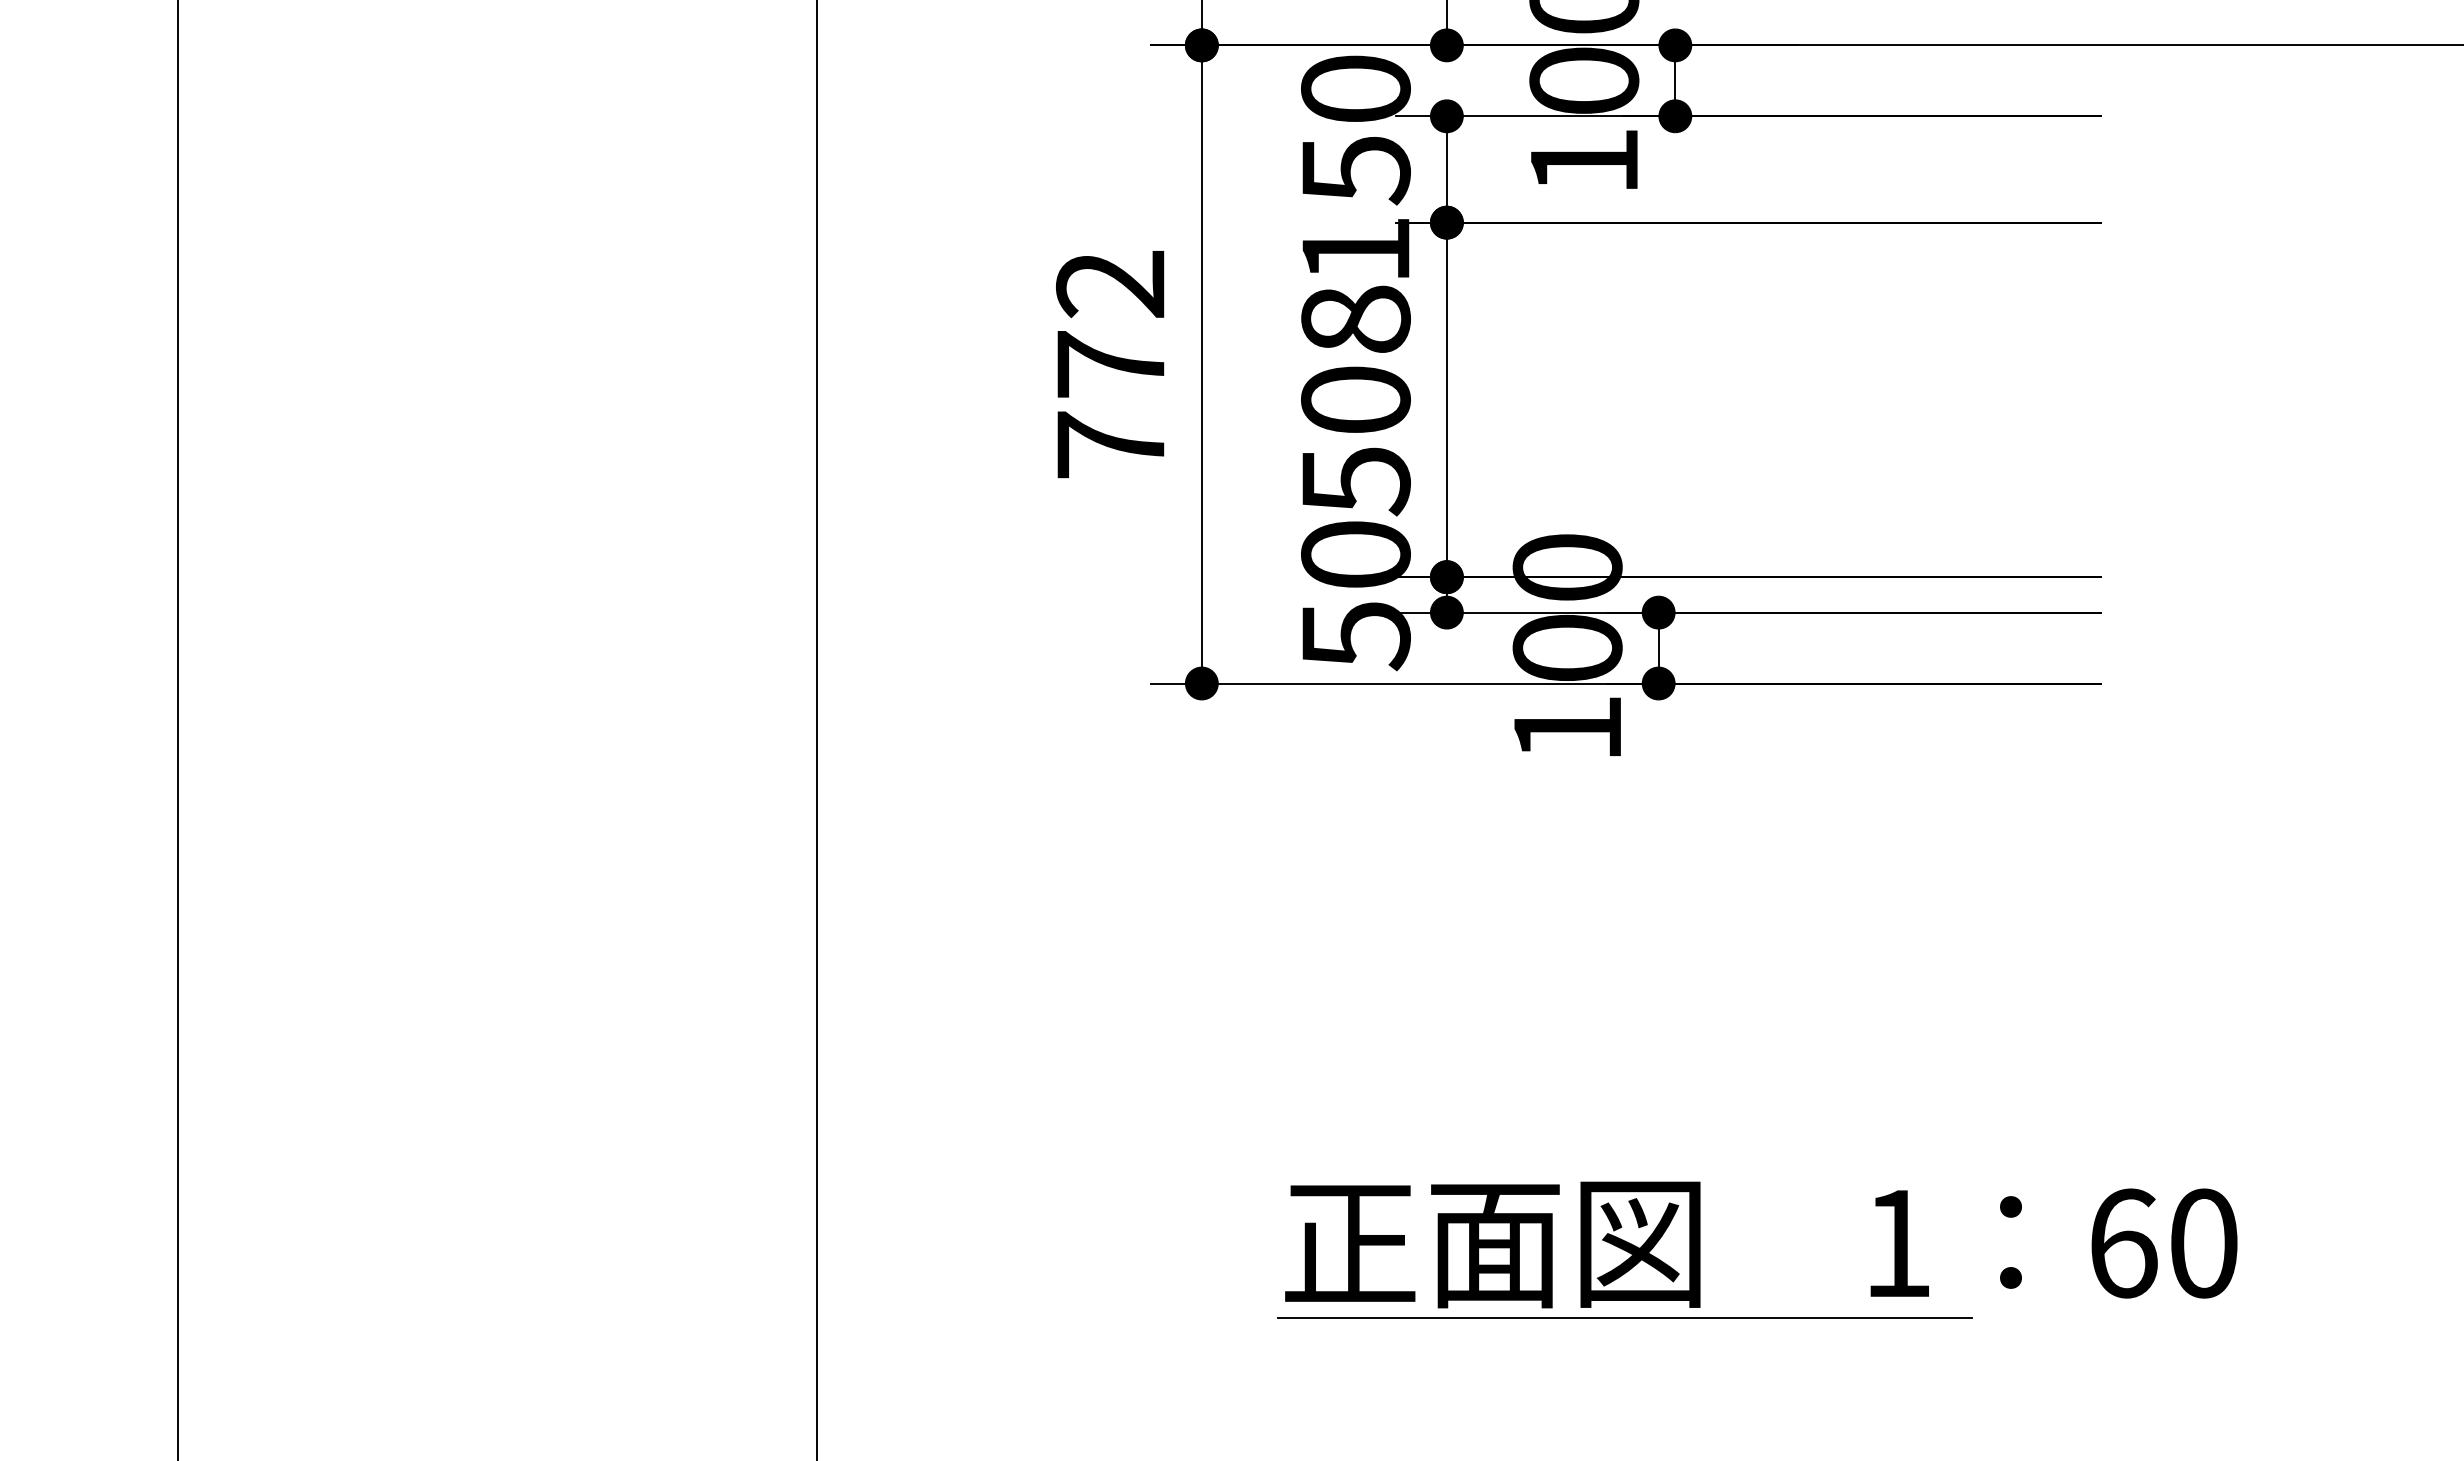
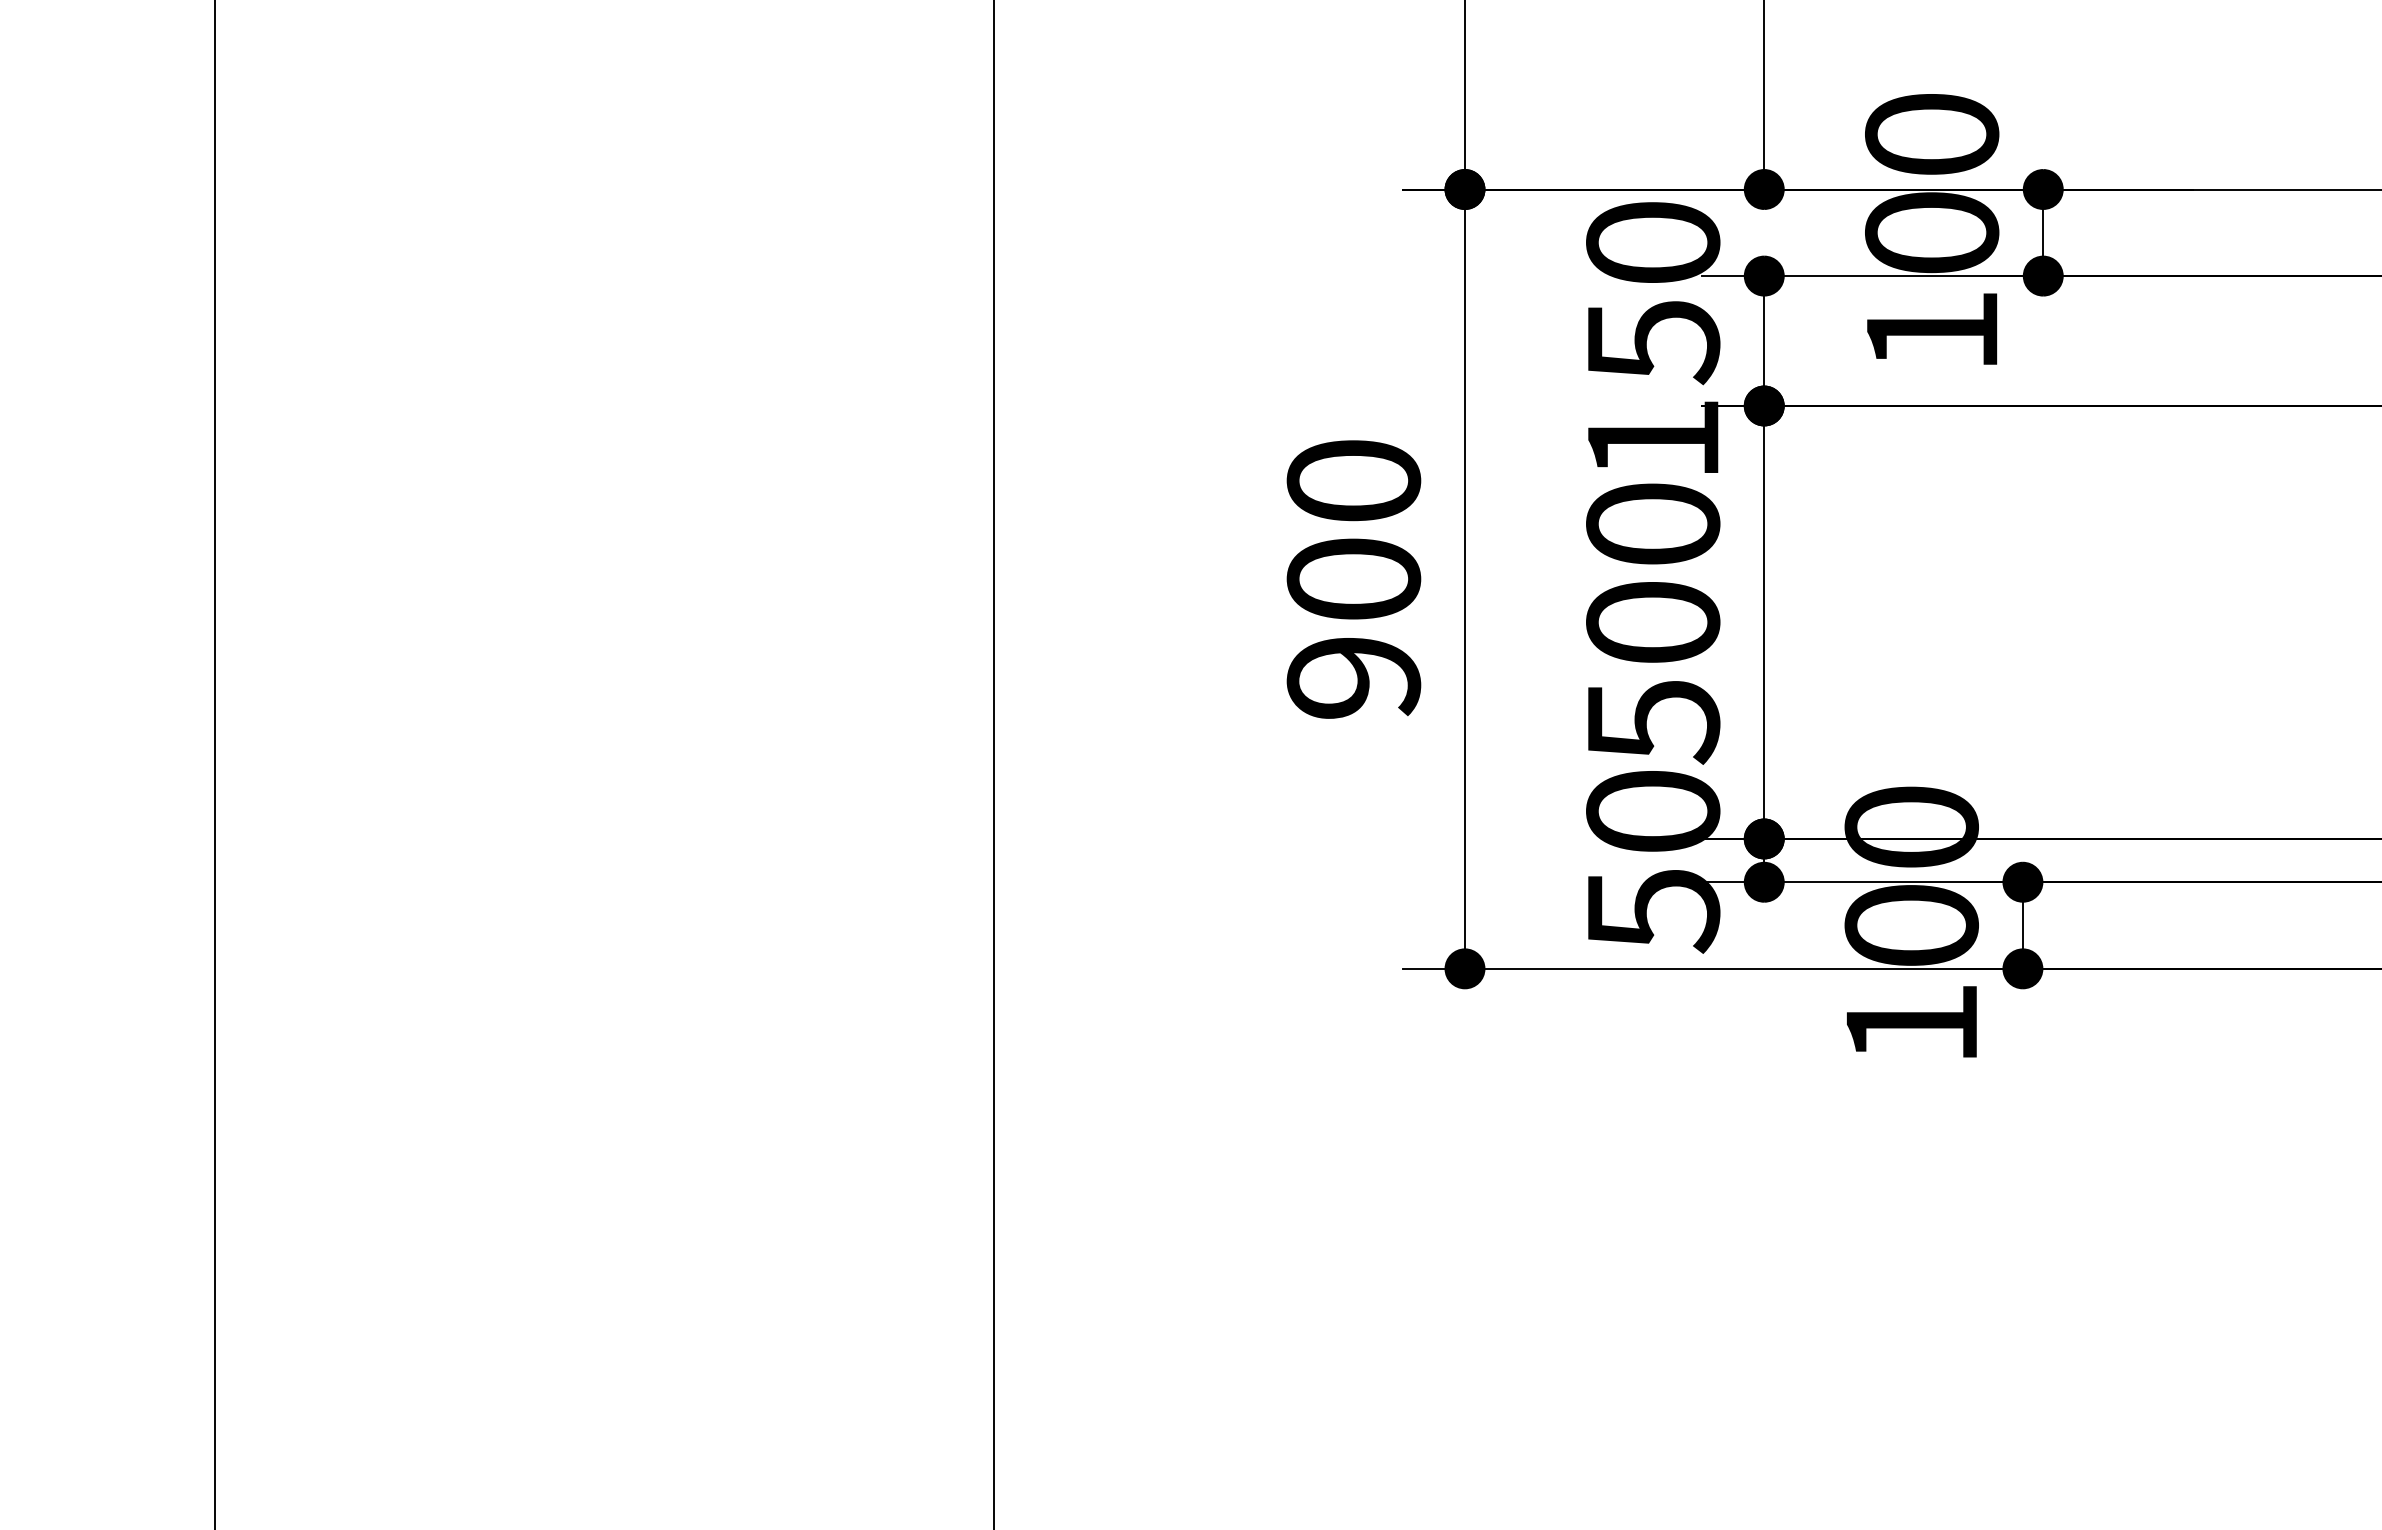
text: (1355, 318) -> (1652, 523), 508 -> 500
text: (1110, 364) -> (1353, 579), 772 -> 900

